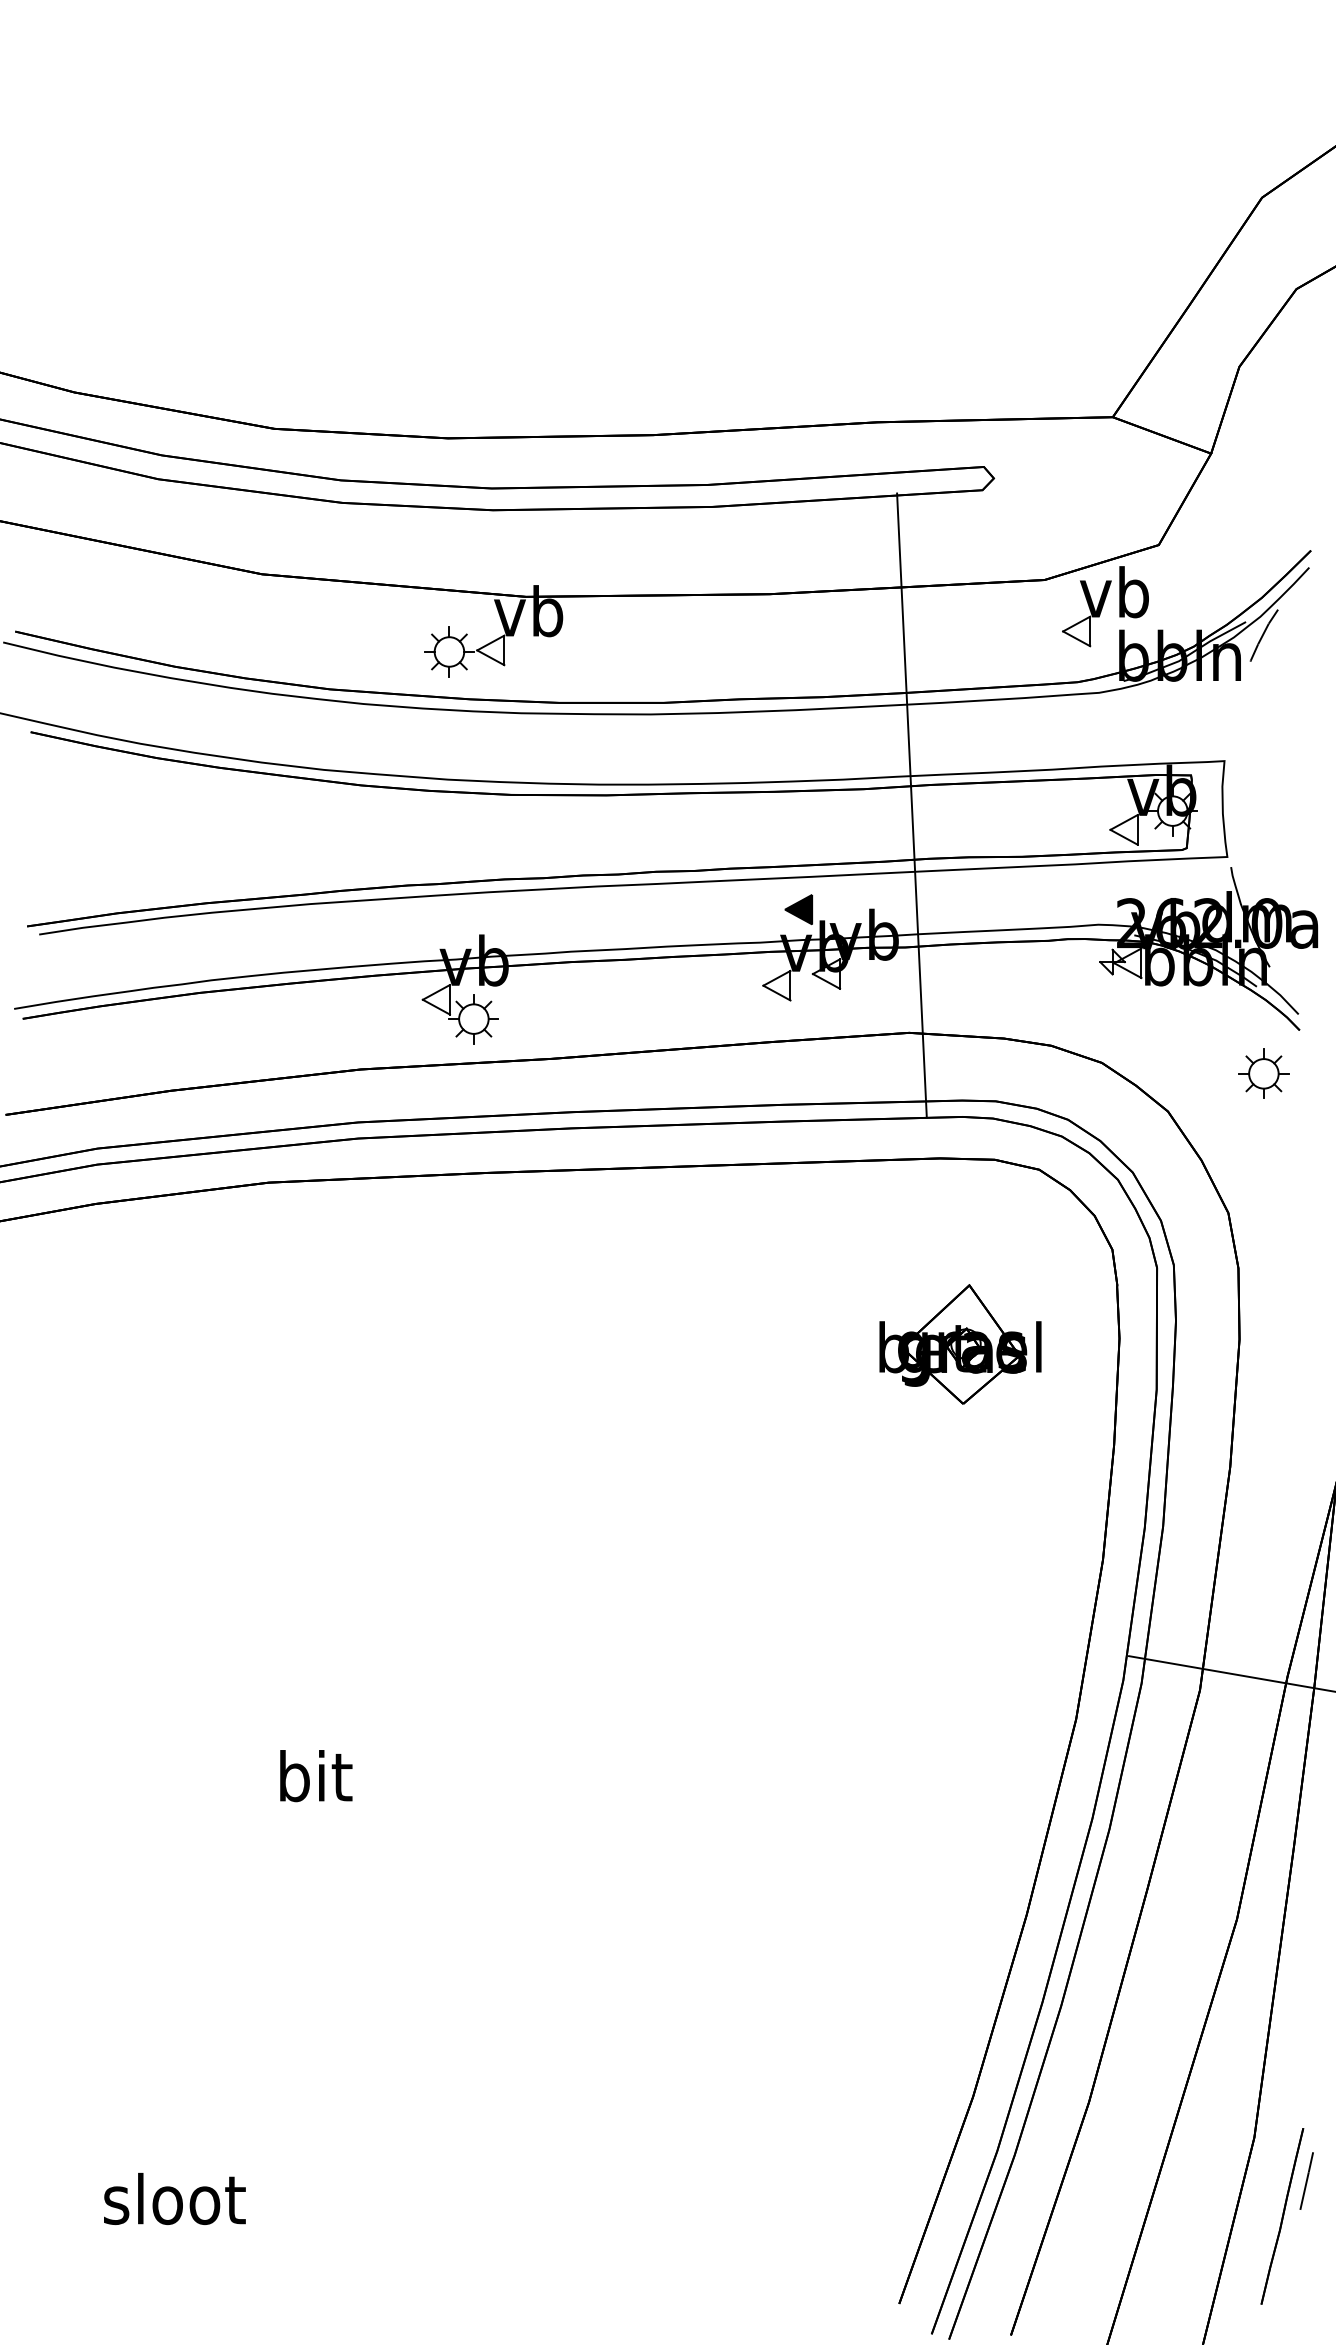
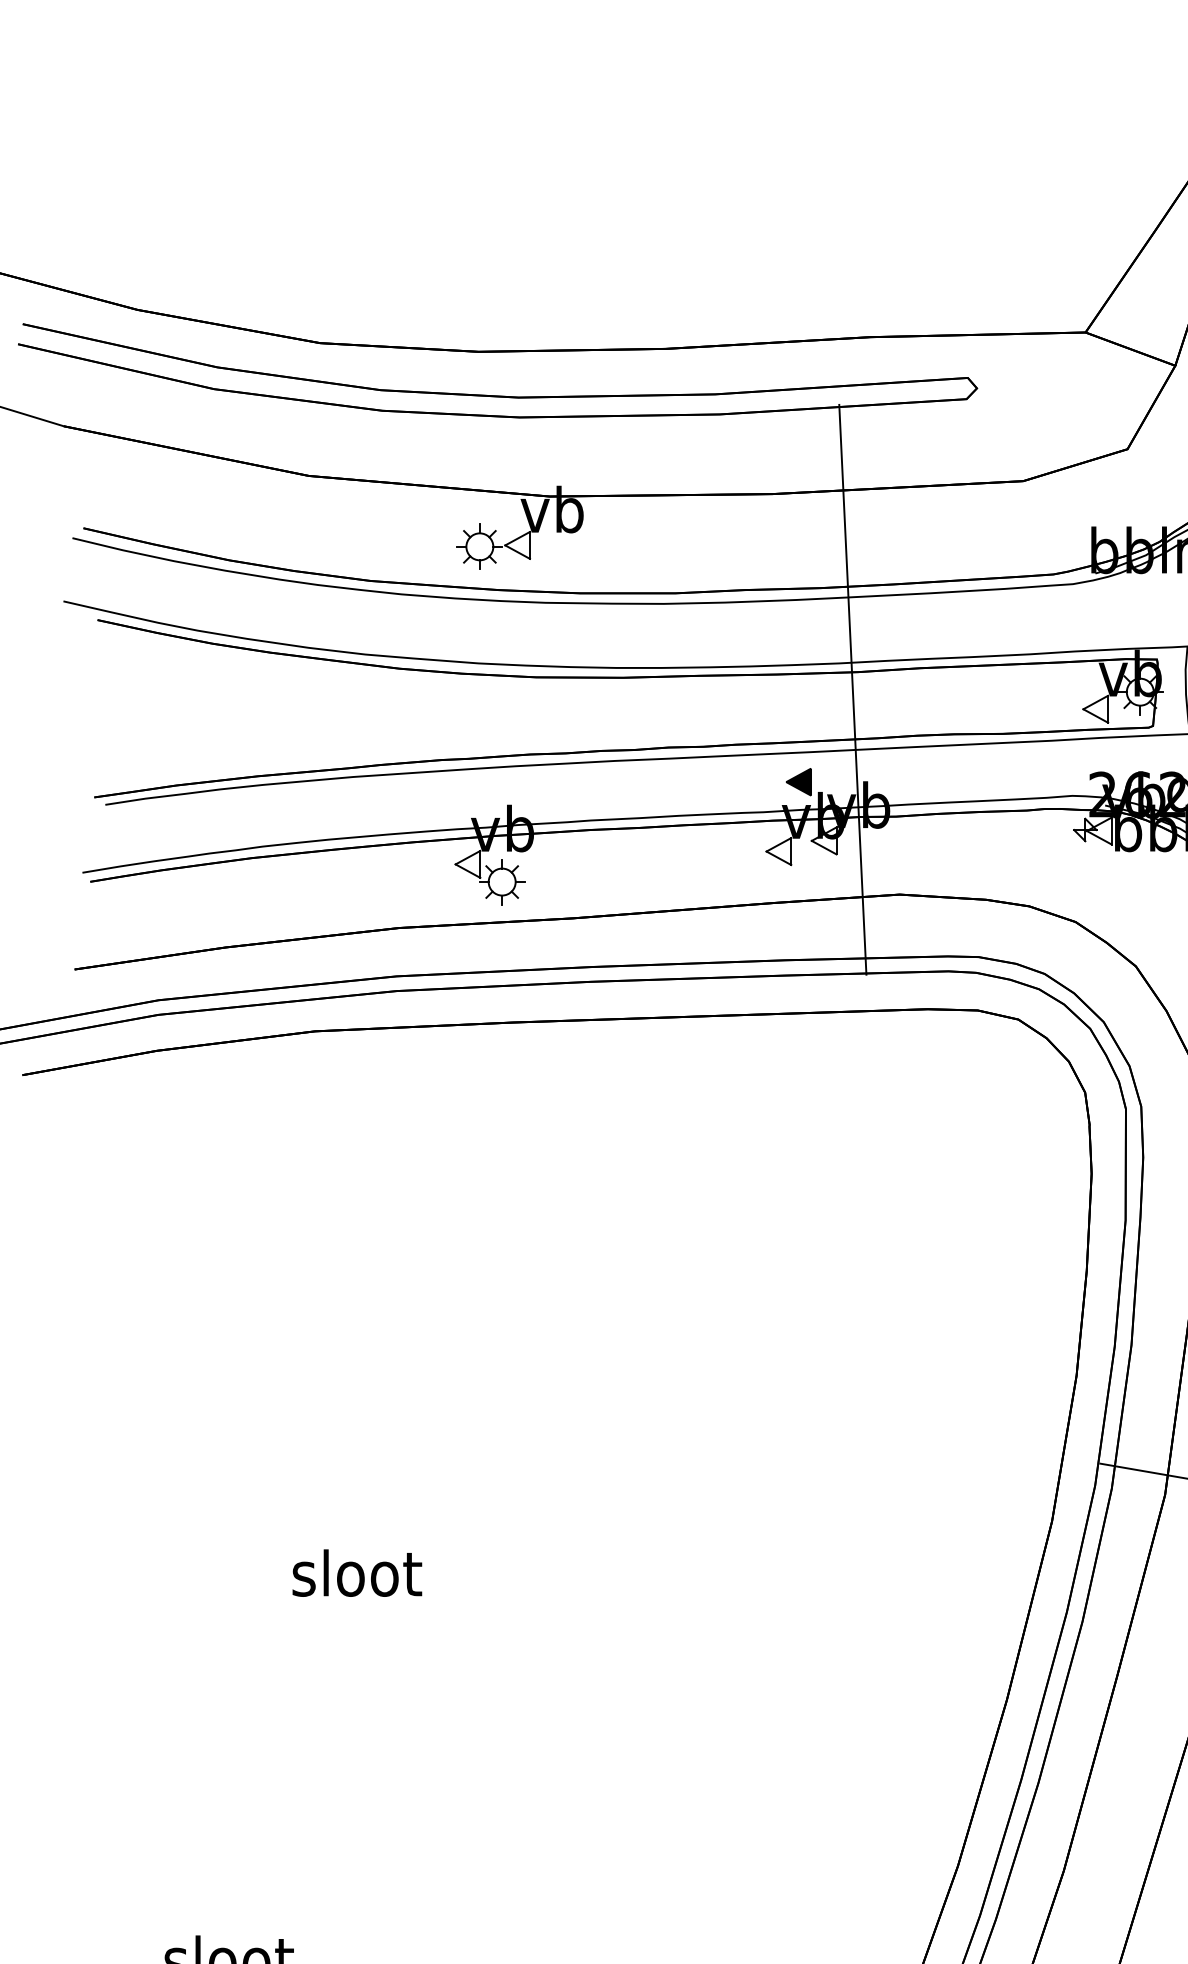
part: (1105, 606) -> (1078, 505), removed
line: (911, 805) -> (852, 689), moved
part: (960, 1344) -> (946, 1179), removed
text: (315, 1776) -> (357, 1573), bit -> sloot

